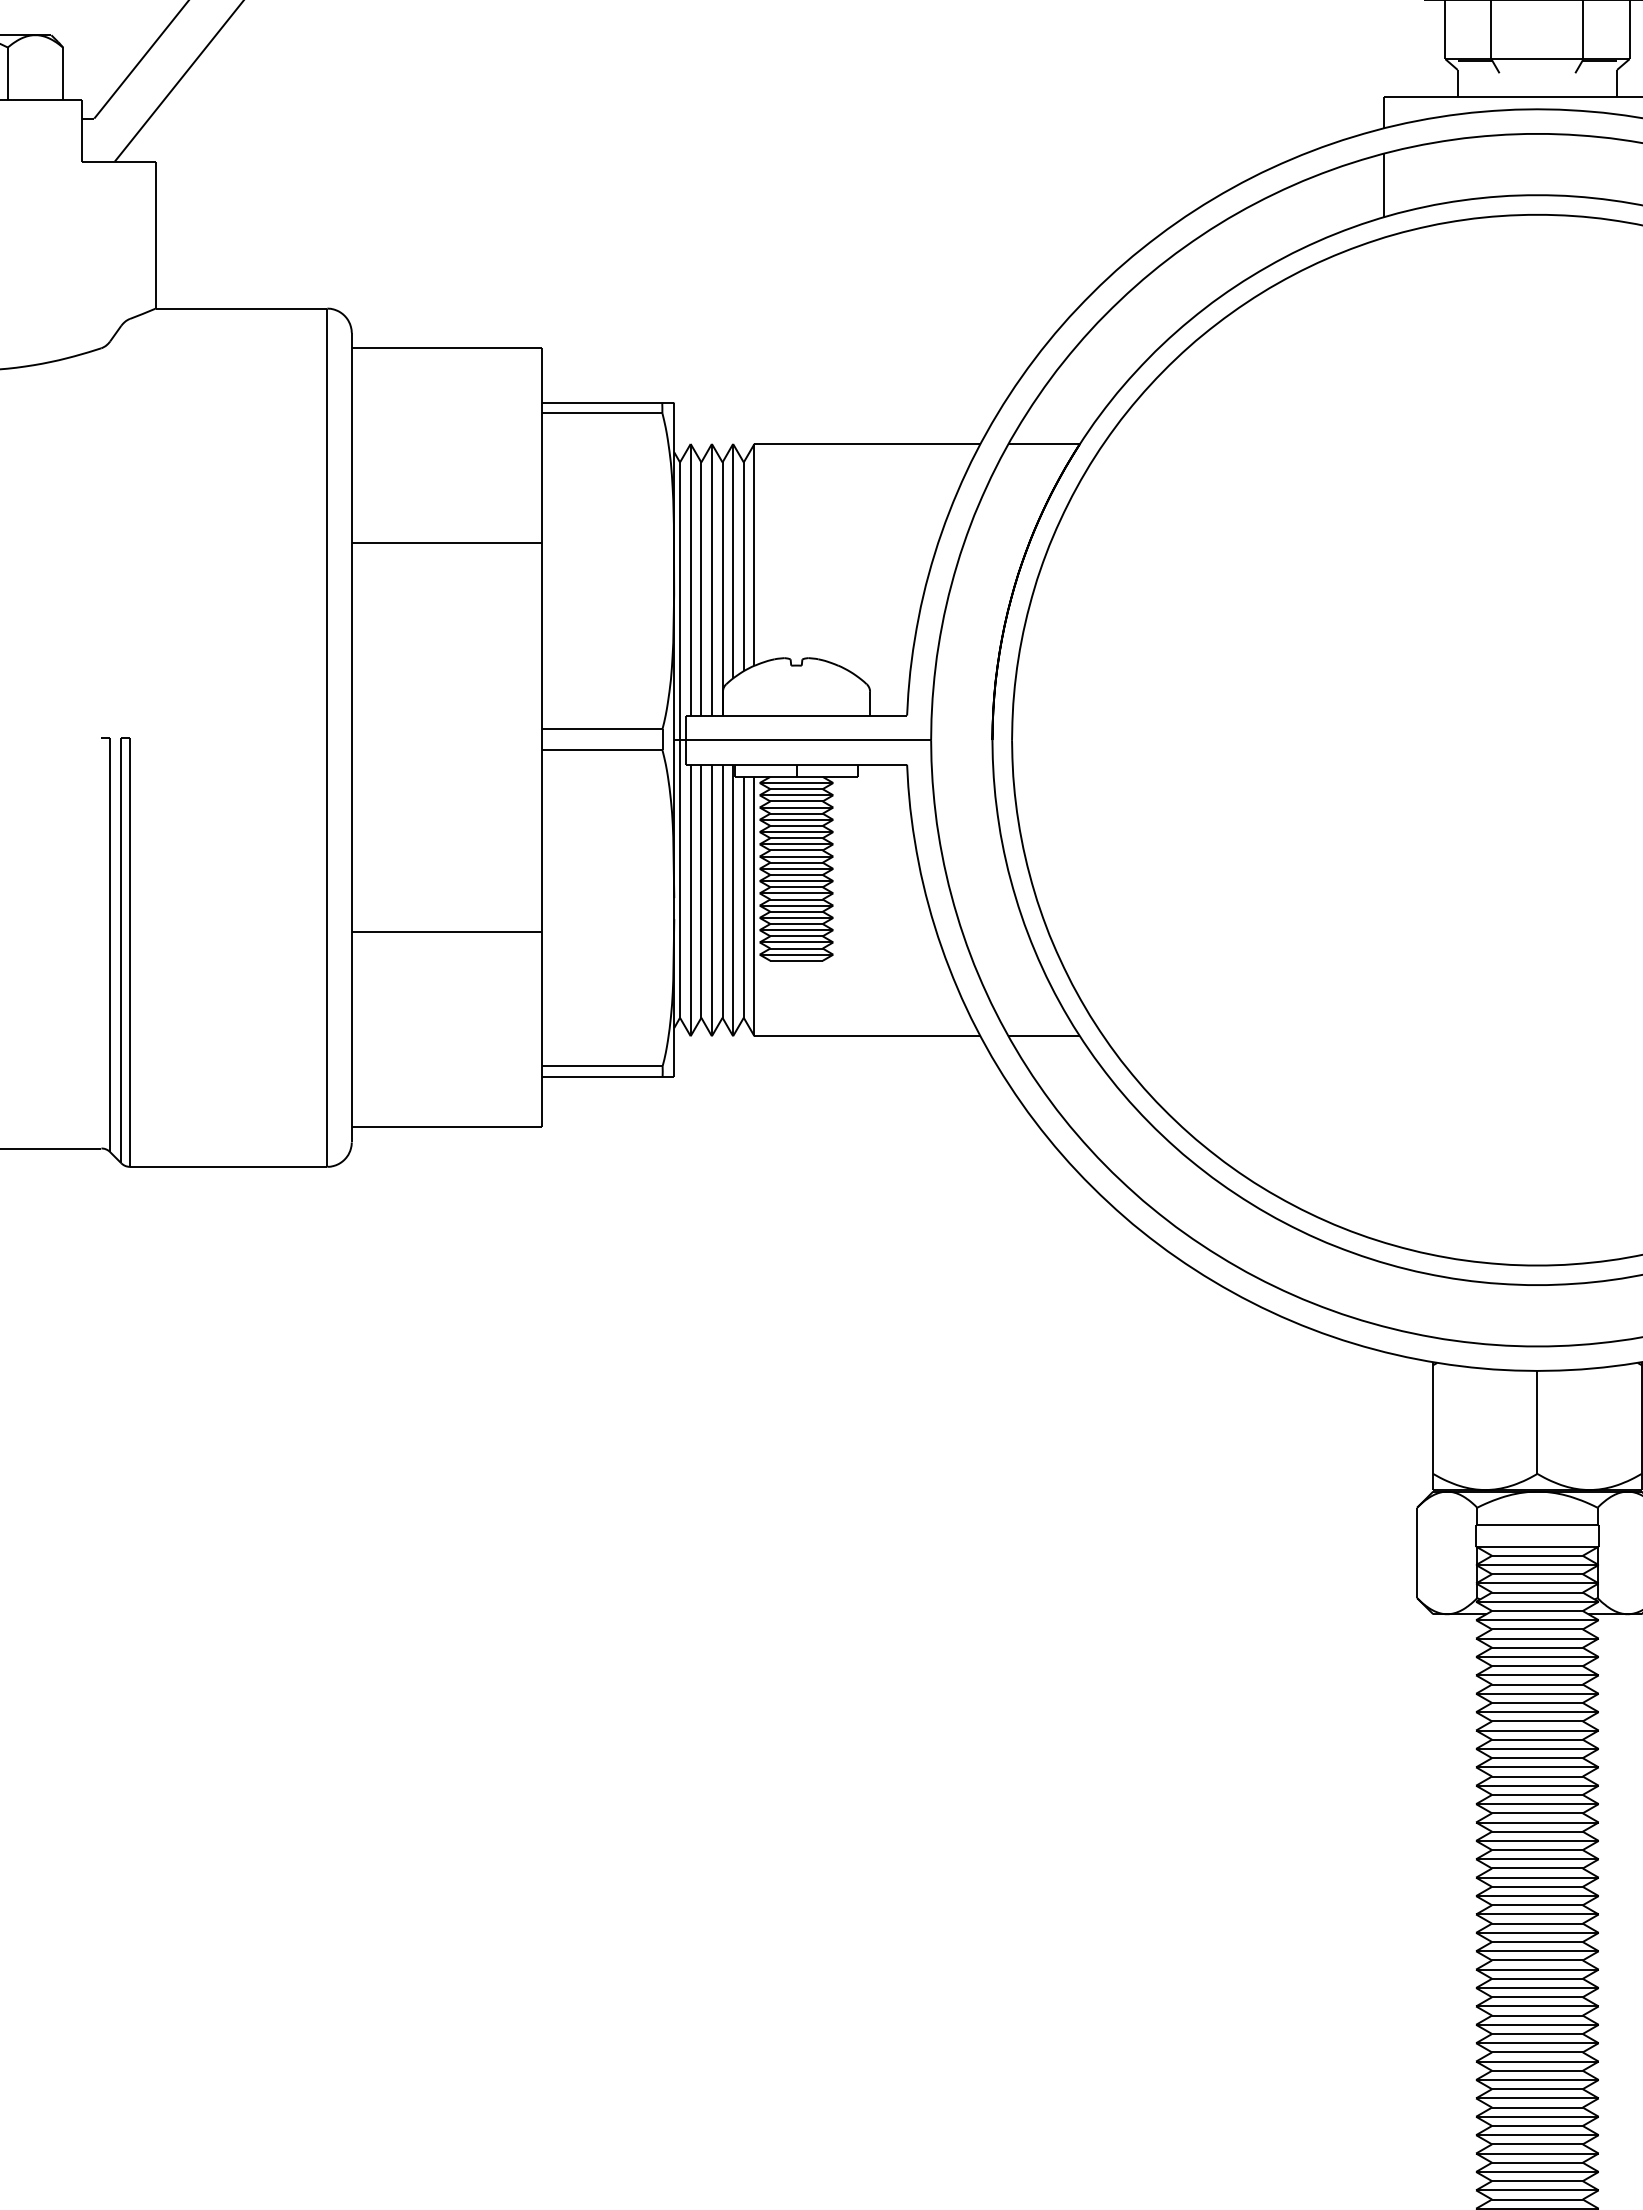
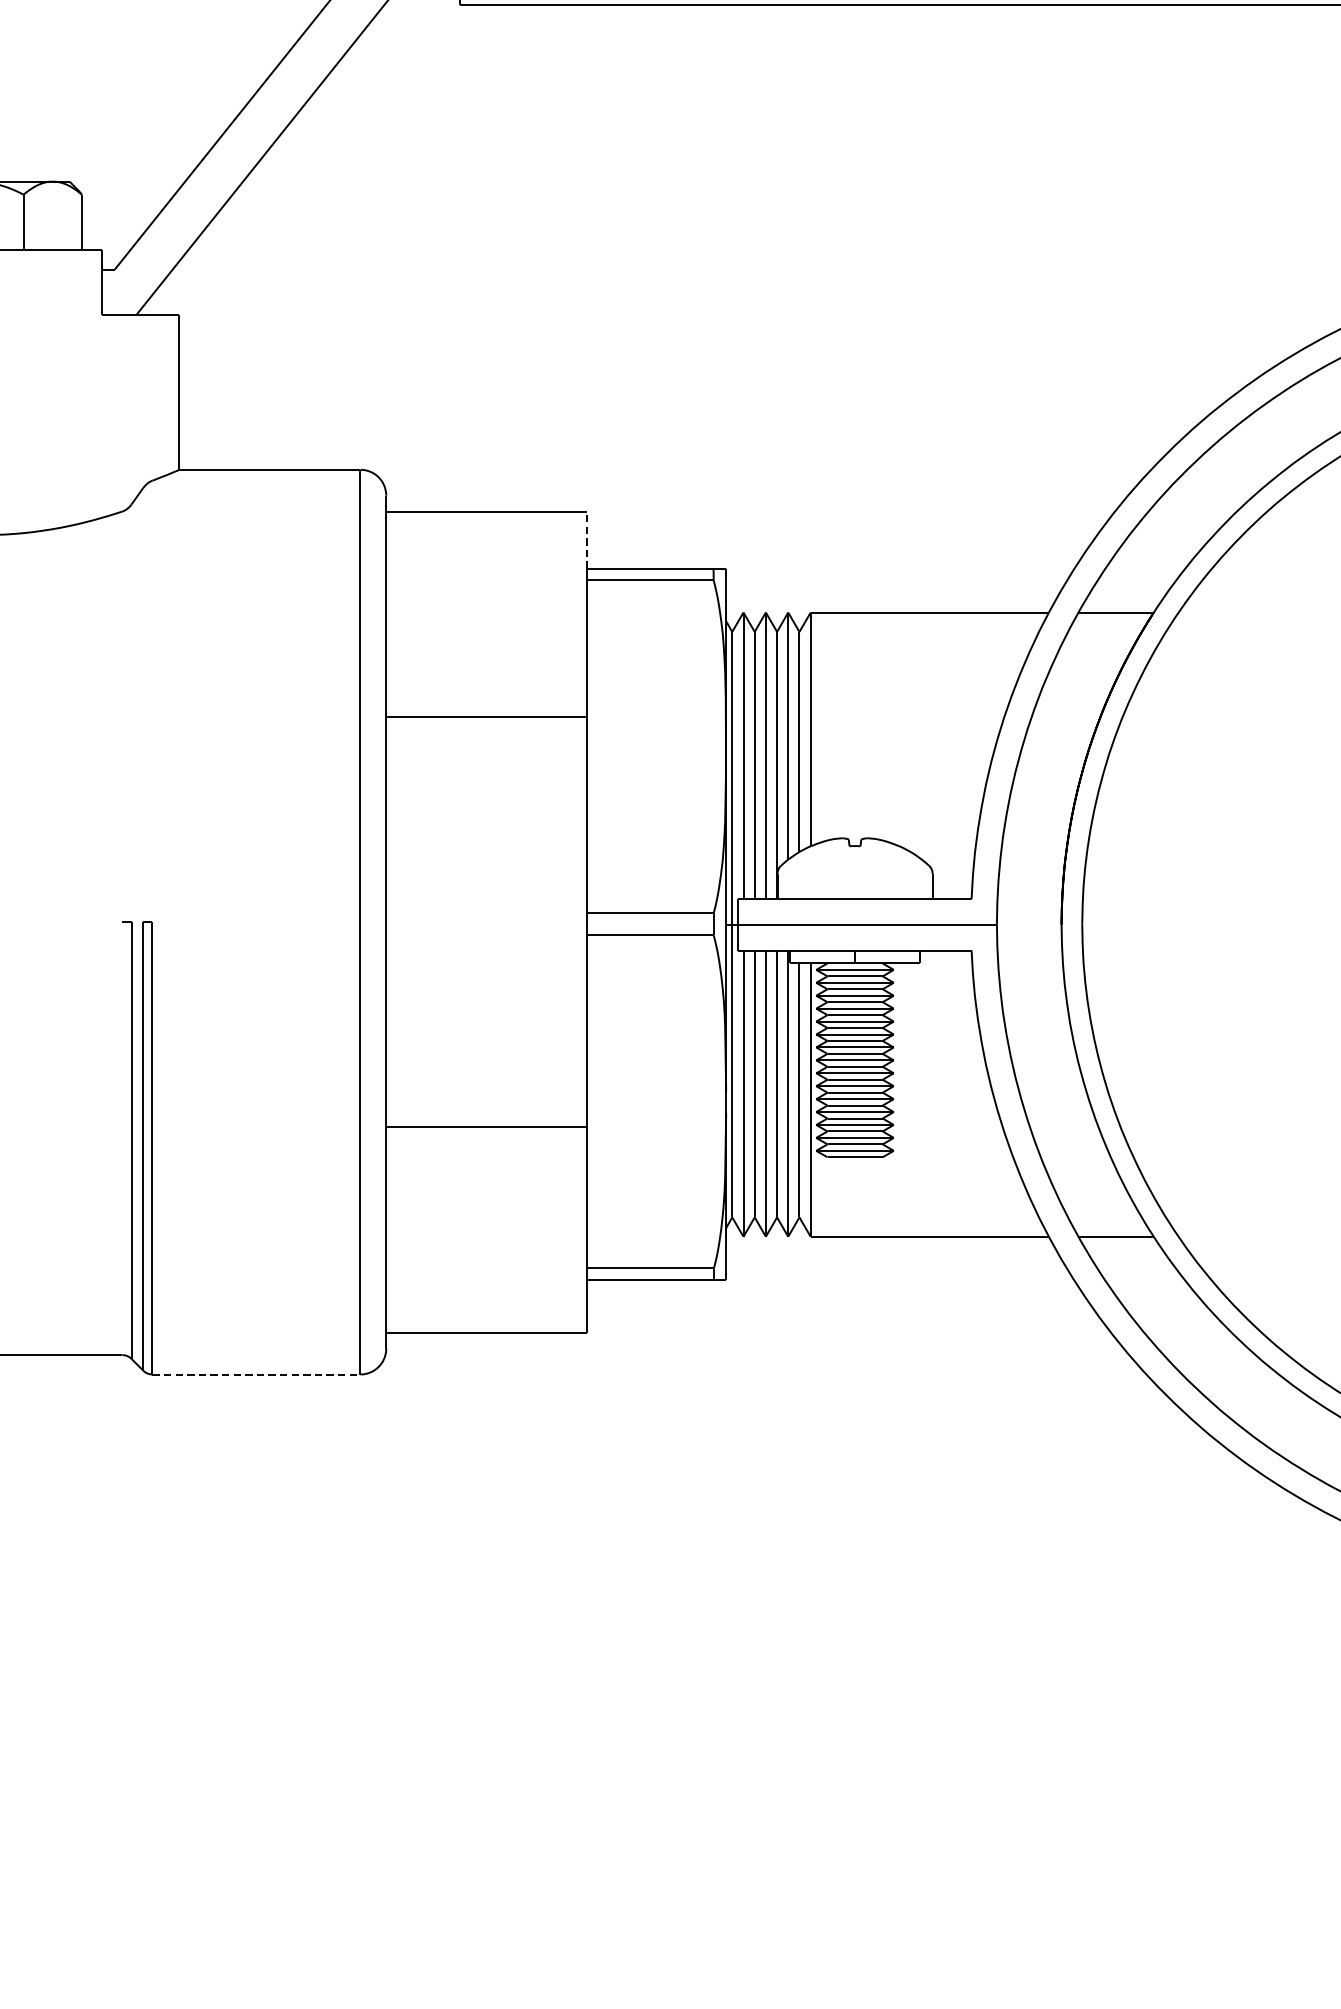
line: (541, 374) -> (586, 539), solid -> dashed
line: (228, 1166) -> (256, 1374), solid -> dashed

